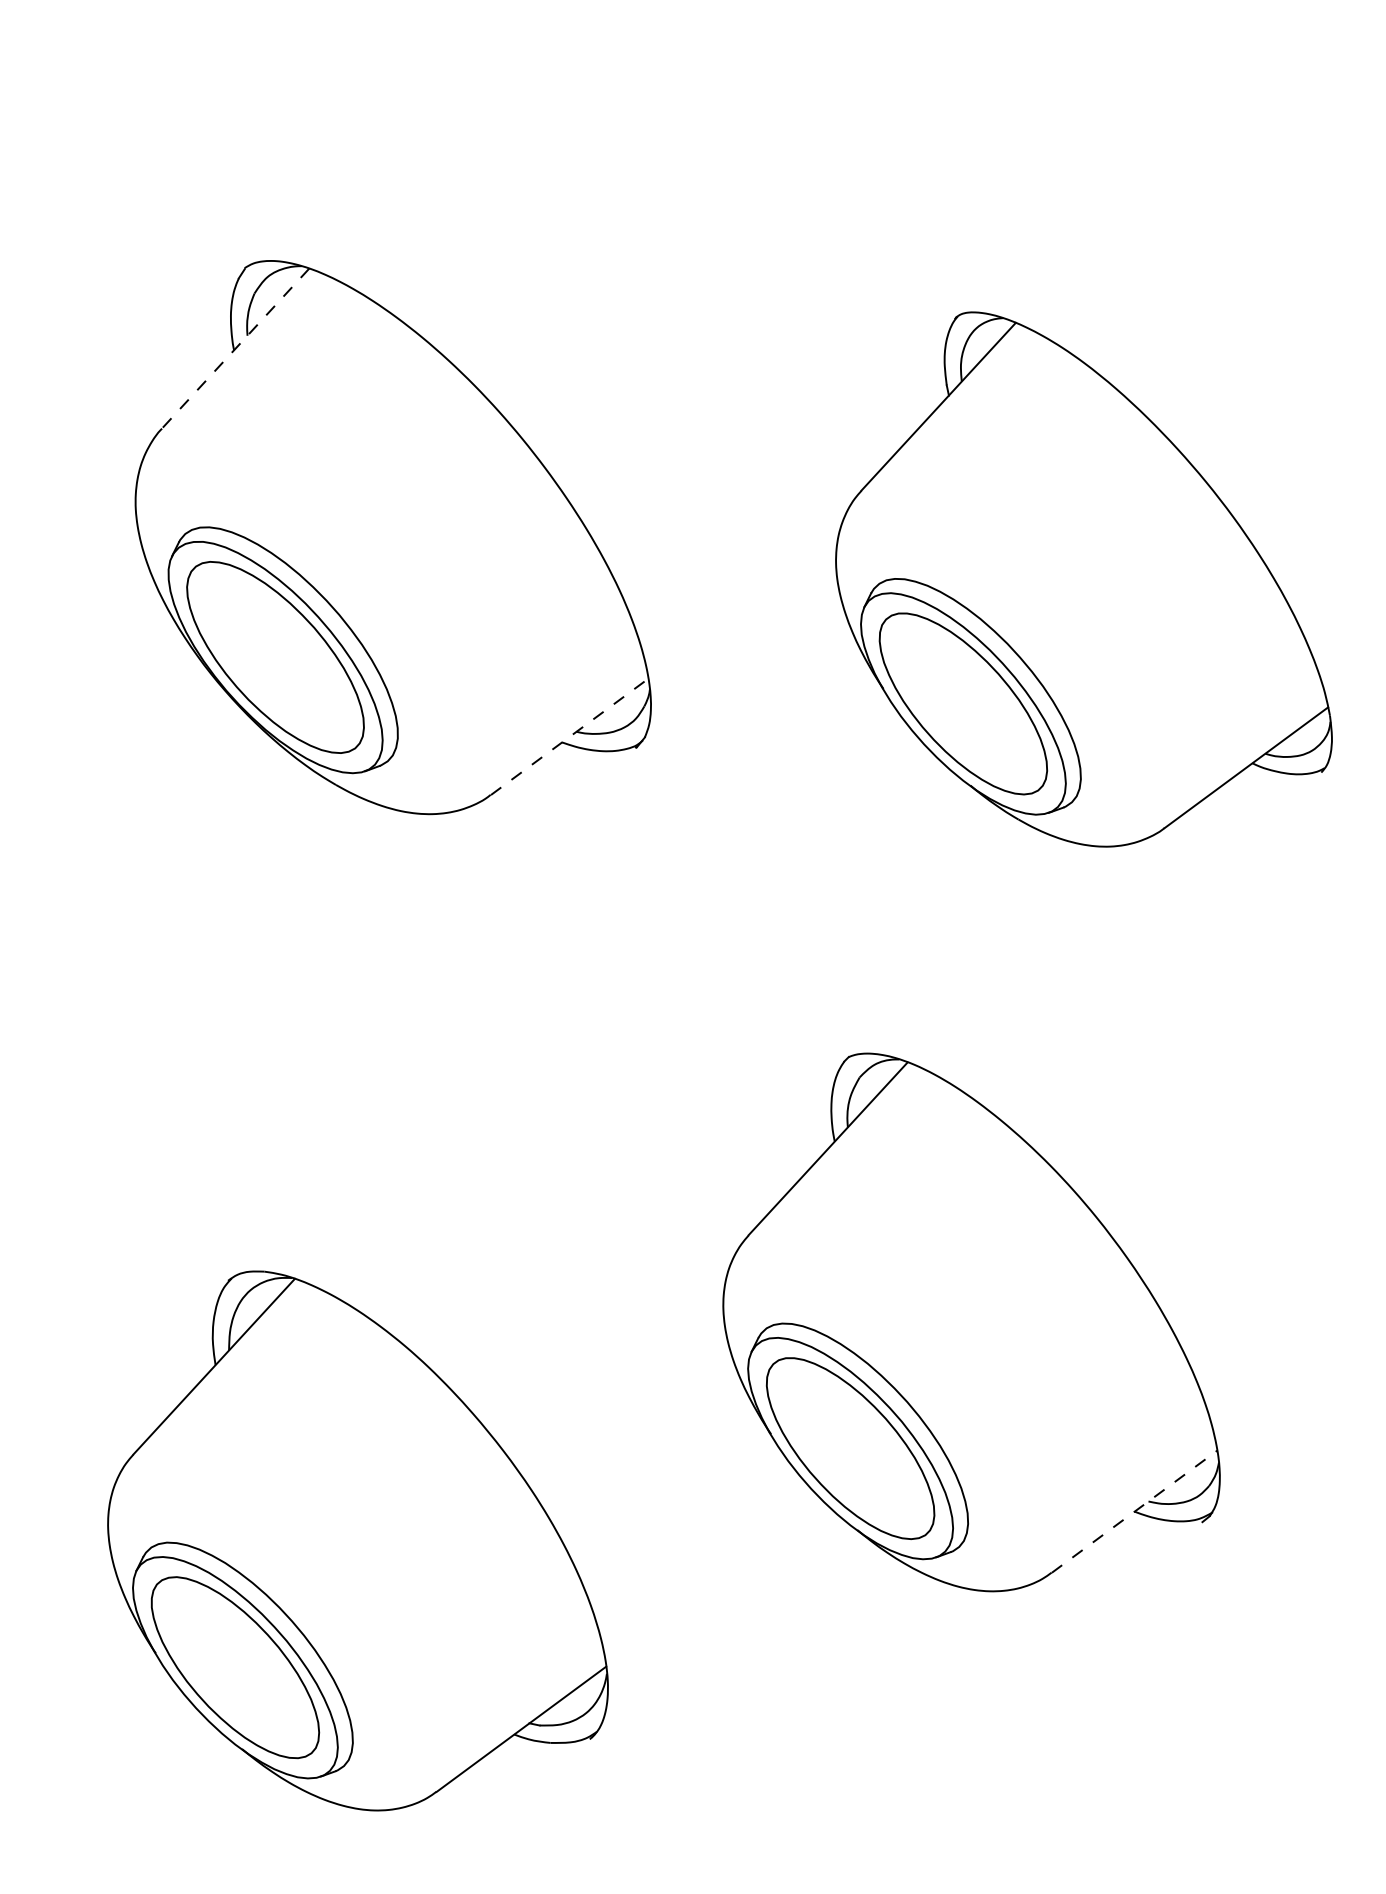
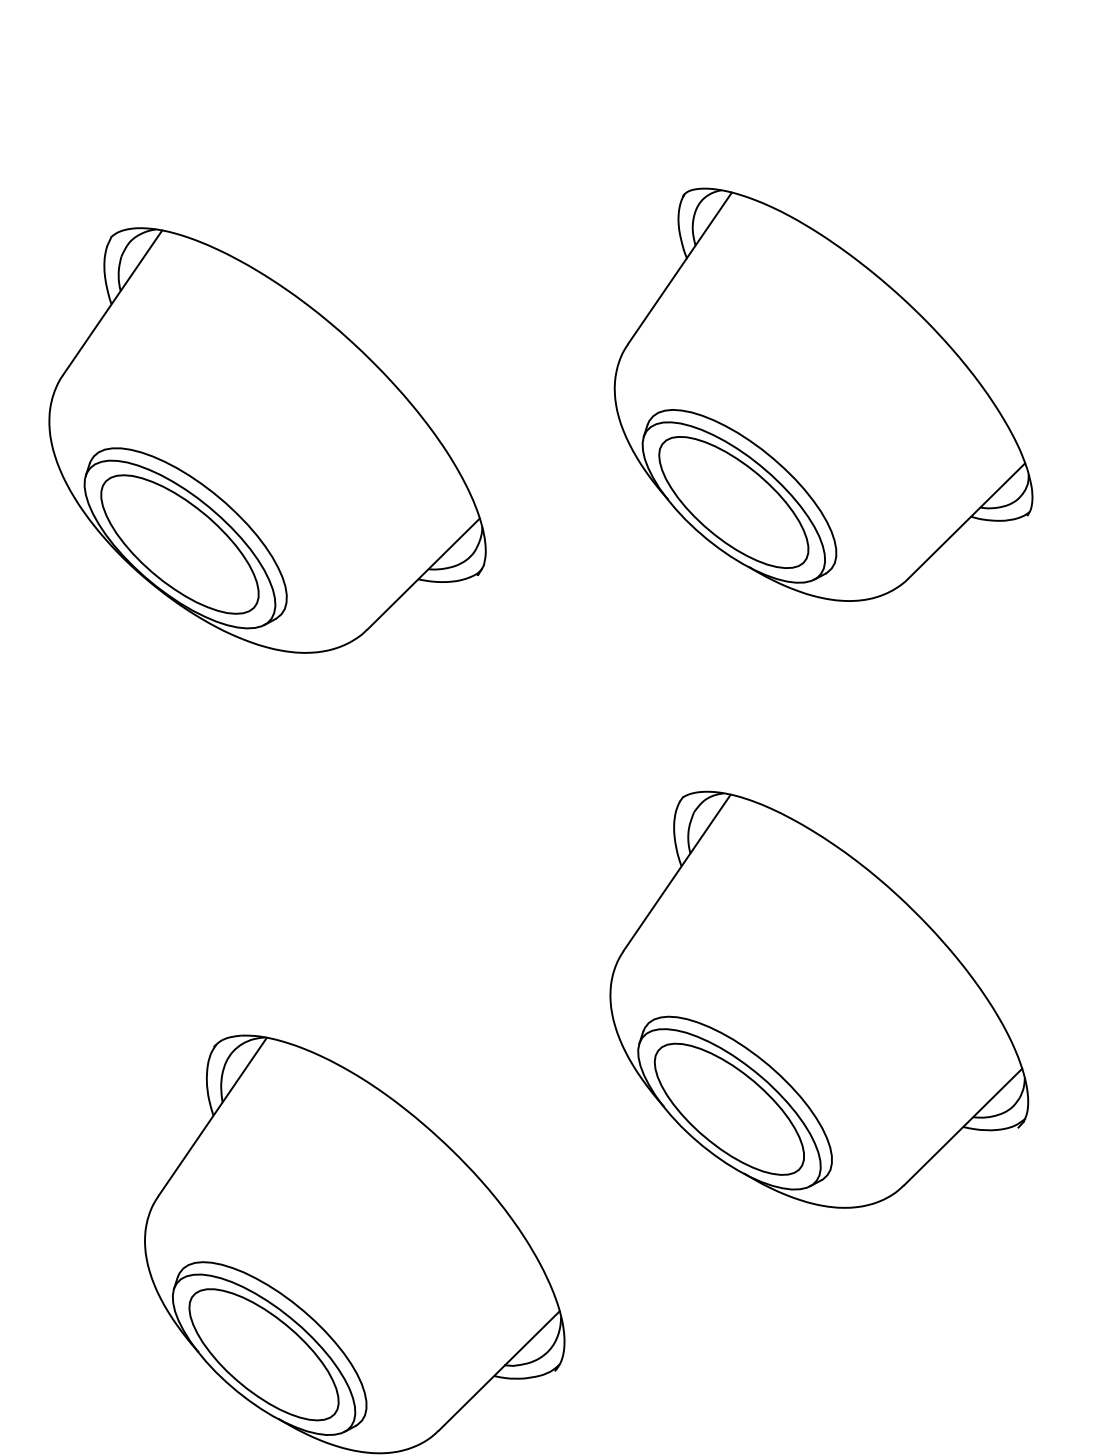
line: (235, 348) -> (112, 302), dashed -> solid
line: (569, 736) -> (423, 573), dashed -> solid
line: (1134, 1511) -> (963, 1126), dashed -> solid

